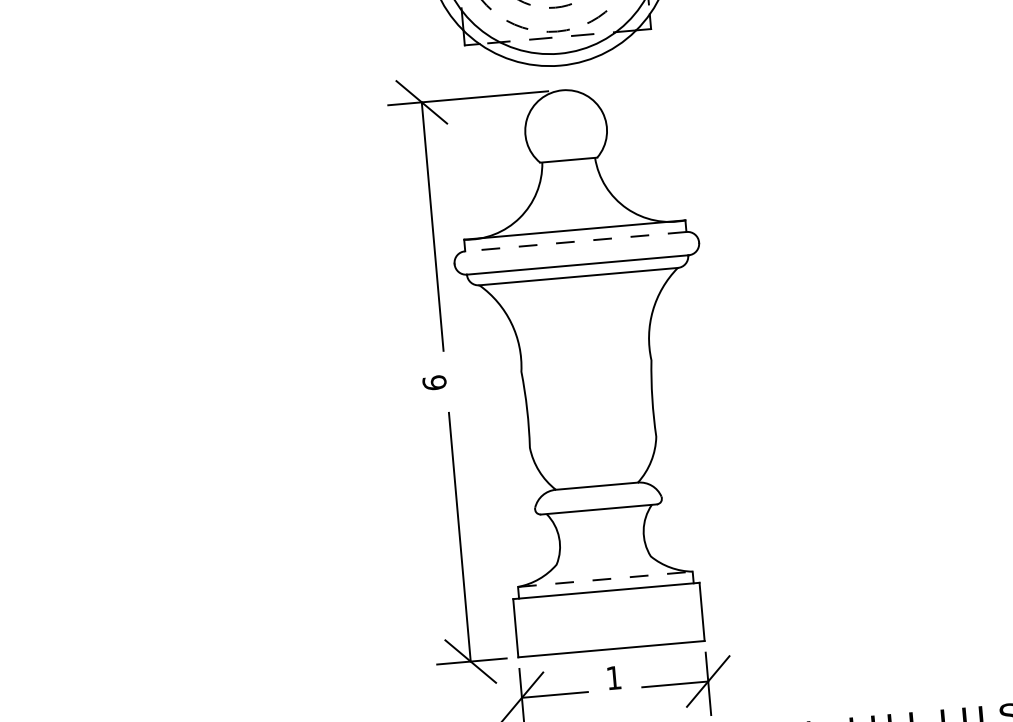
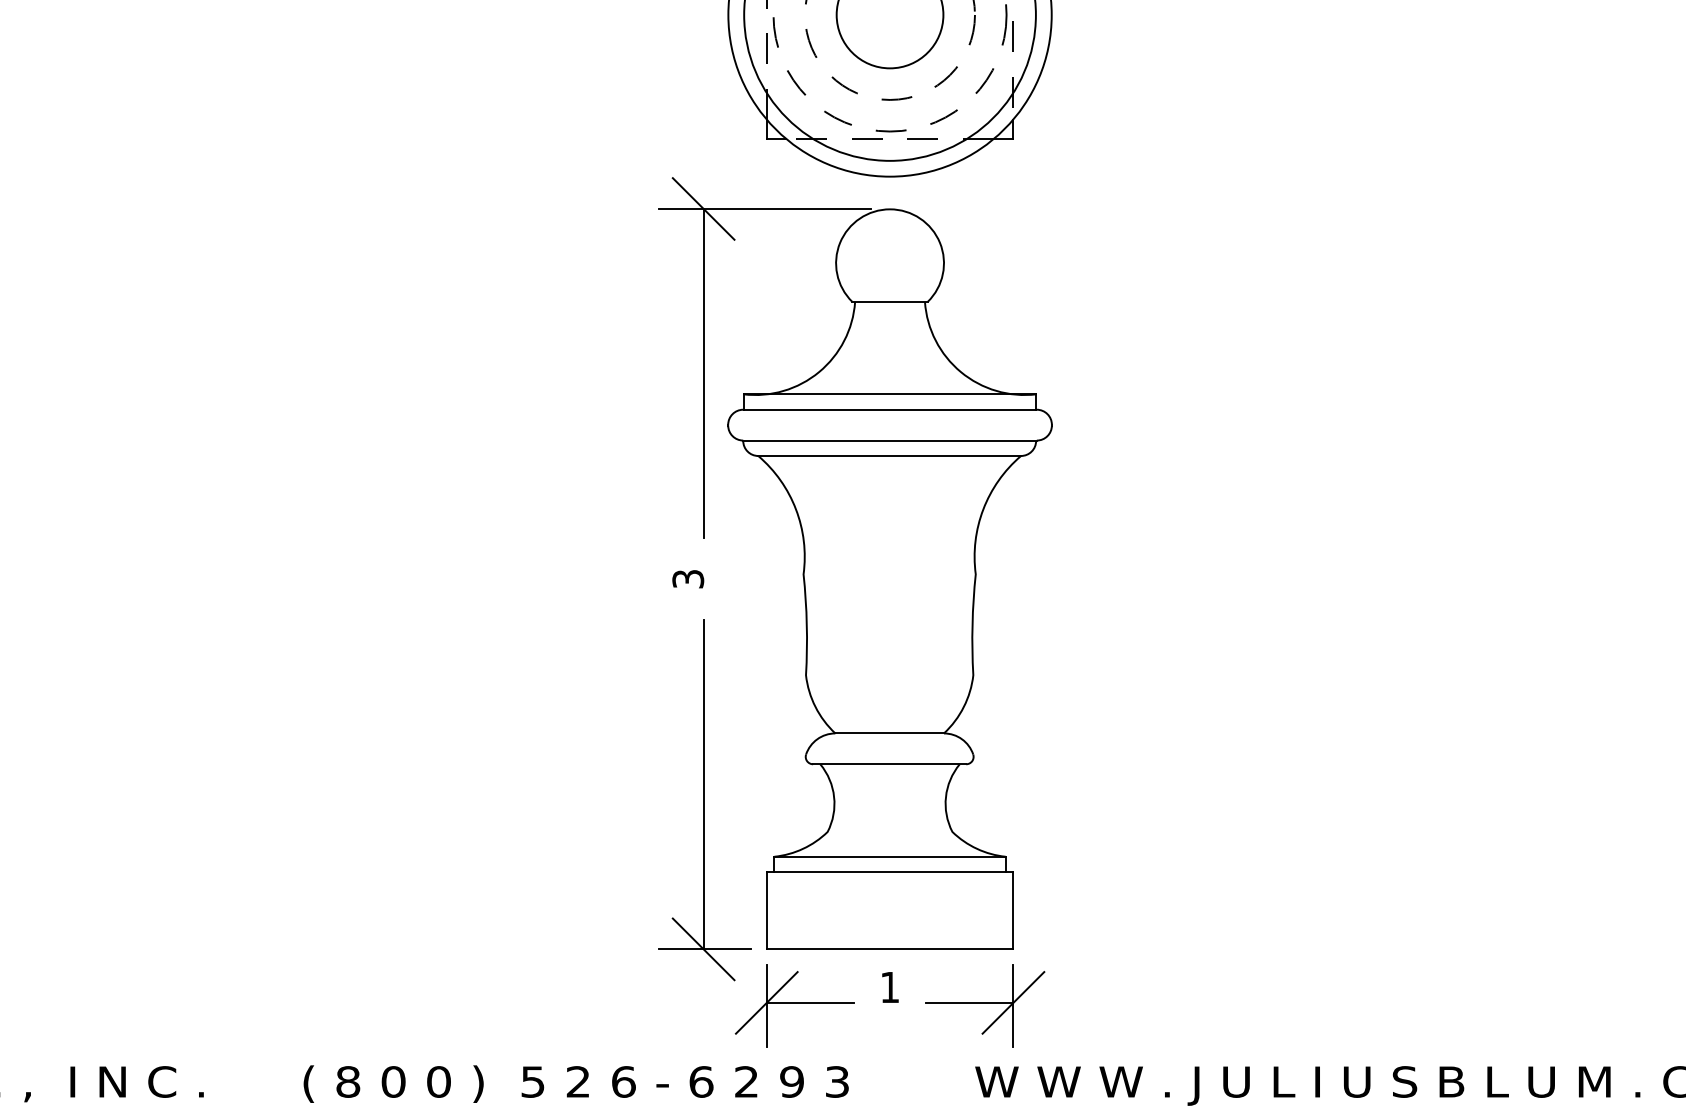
line: (575, 241) -> (889, 409), dashed -> solid
text: (434, 382) -> (688, 578), 6 -> 3
line: (605, 579) -> (890, 856), dashed -> solid

